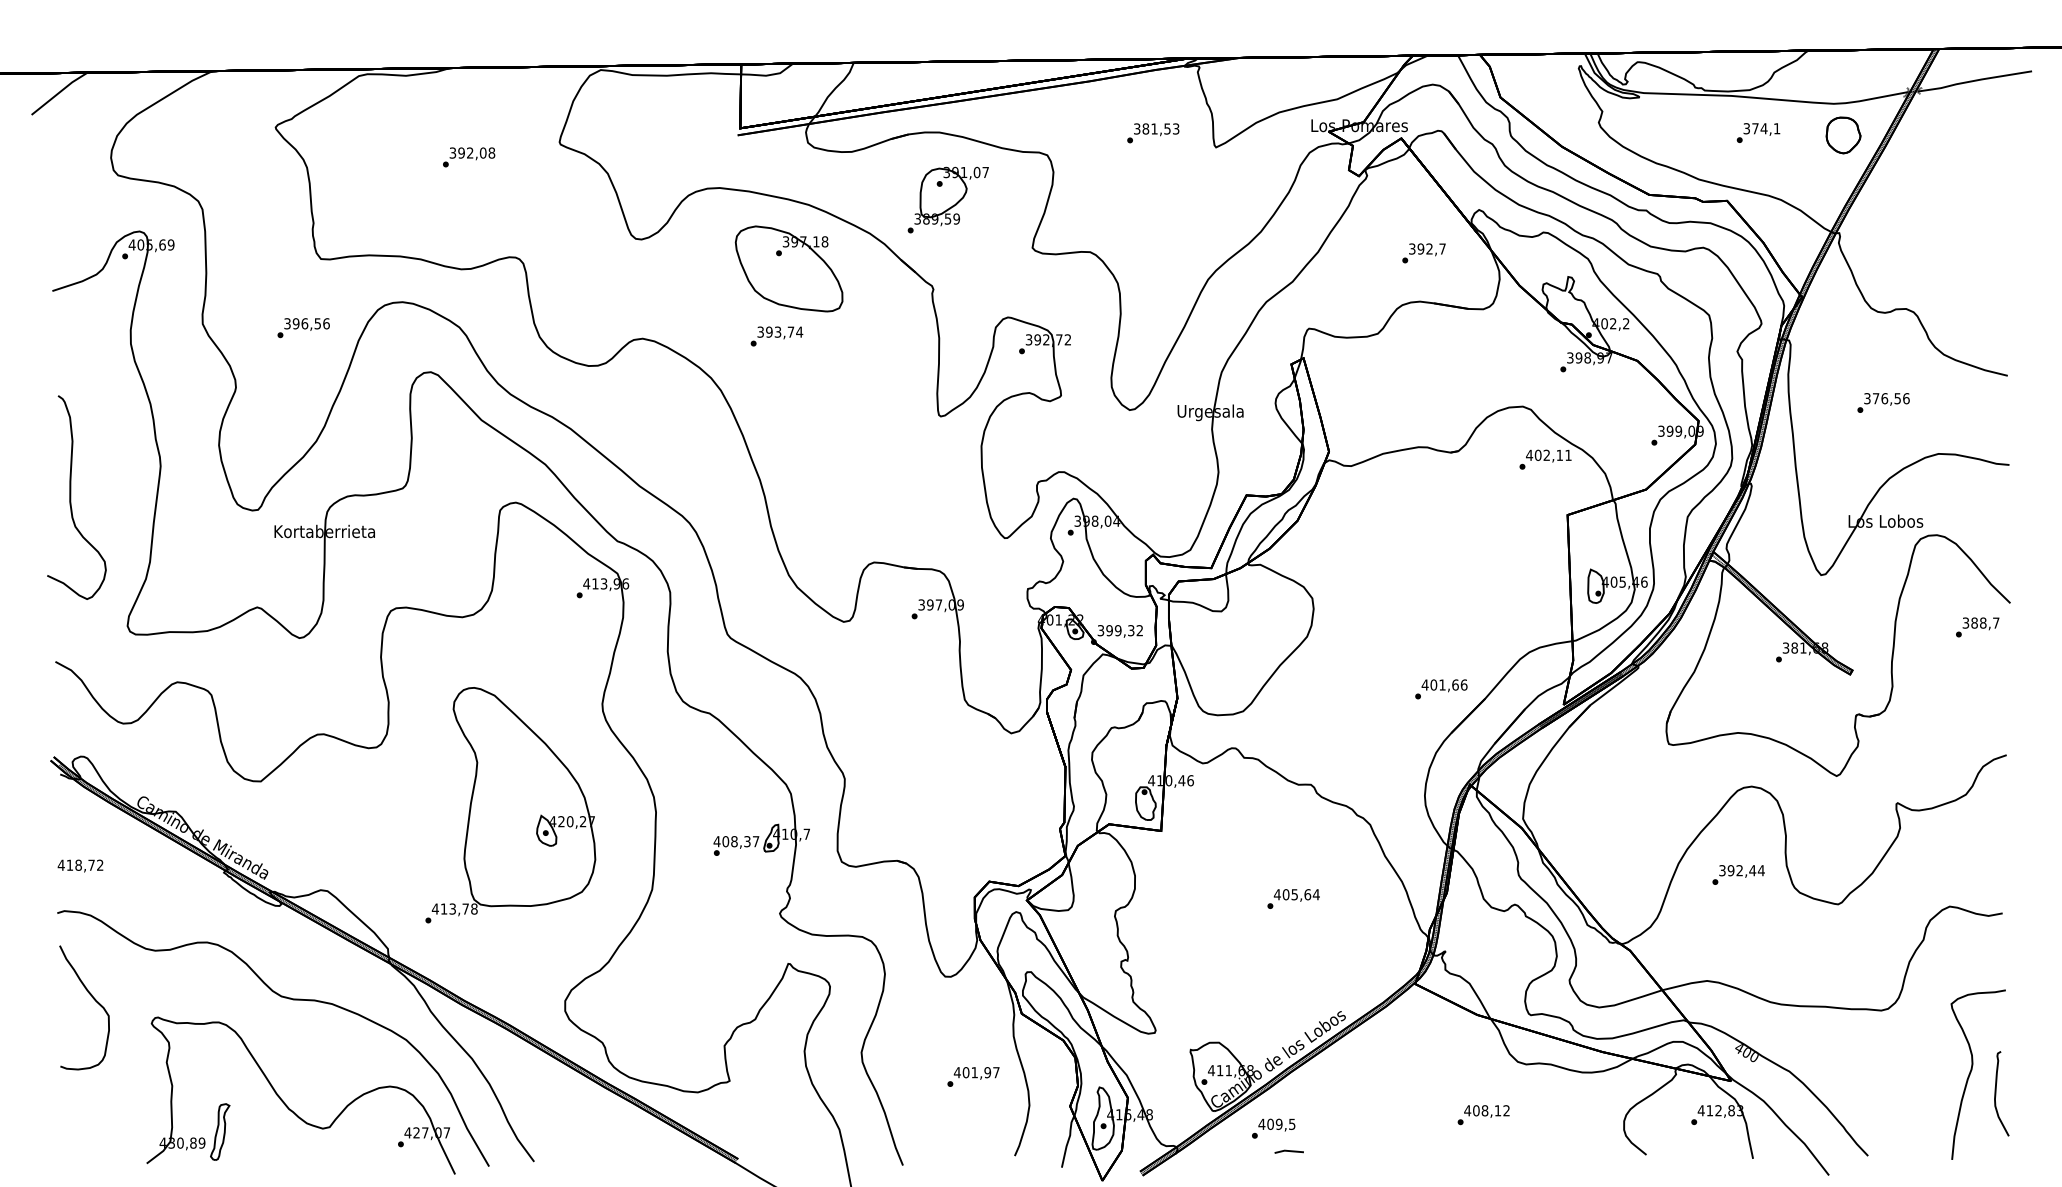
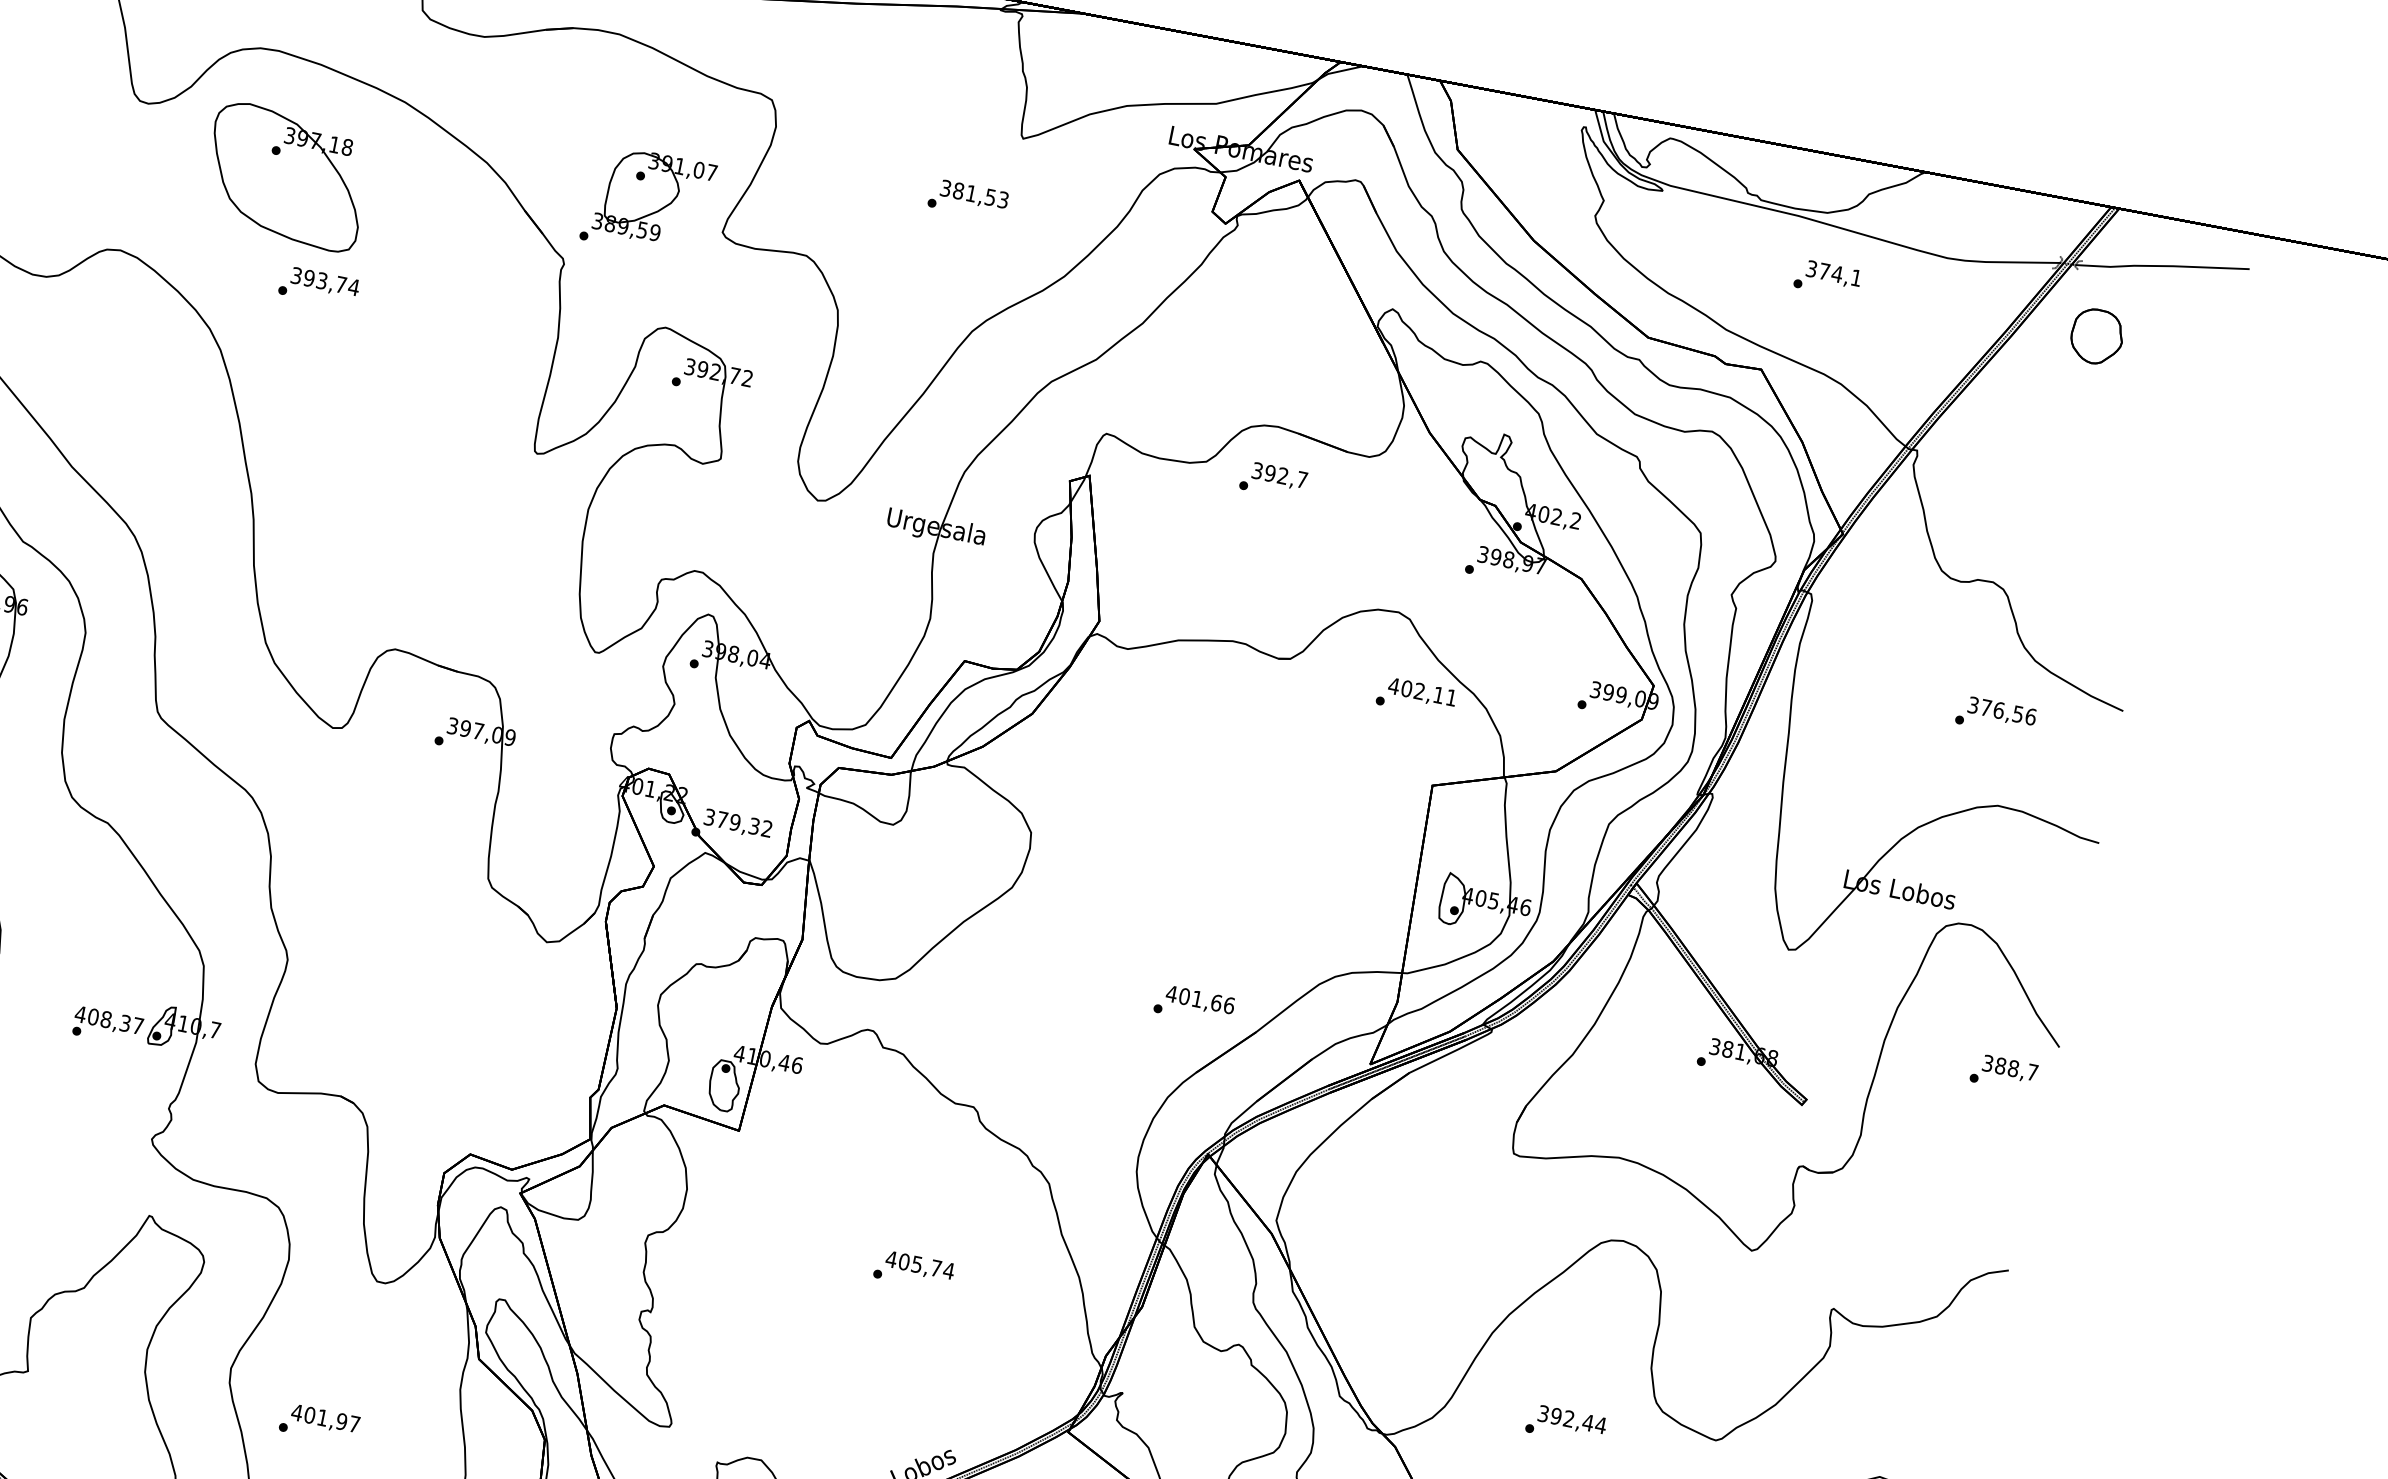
text: (1153, 133) -> (968, 199), moved
part: (1843, 135) -> (2096, 336), moved
part: (947, 199) -> (647, 201), moved
text: (1423, 253) -> (1272, 480), moved
part: (788, 268) -> (285, 175), moved
text: (1883, 402) -> (1996, 715), moved
text: (1109, 630) -> (722, 819), 399,32 -> 379,32
text: (1738, 874) -> (1566, 1424), moved
text: (1307, 894) -> (935, 1268), 405,64 -> 405,74
text: (973, 1076) -> (319, 1423), moved

